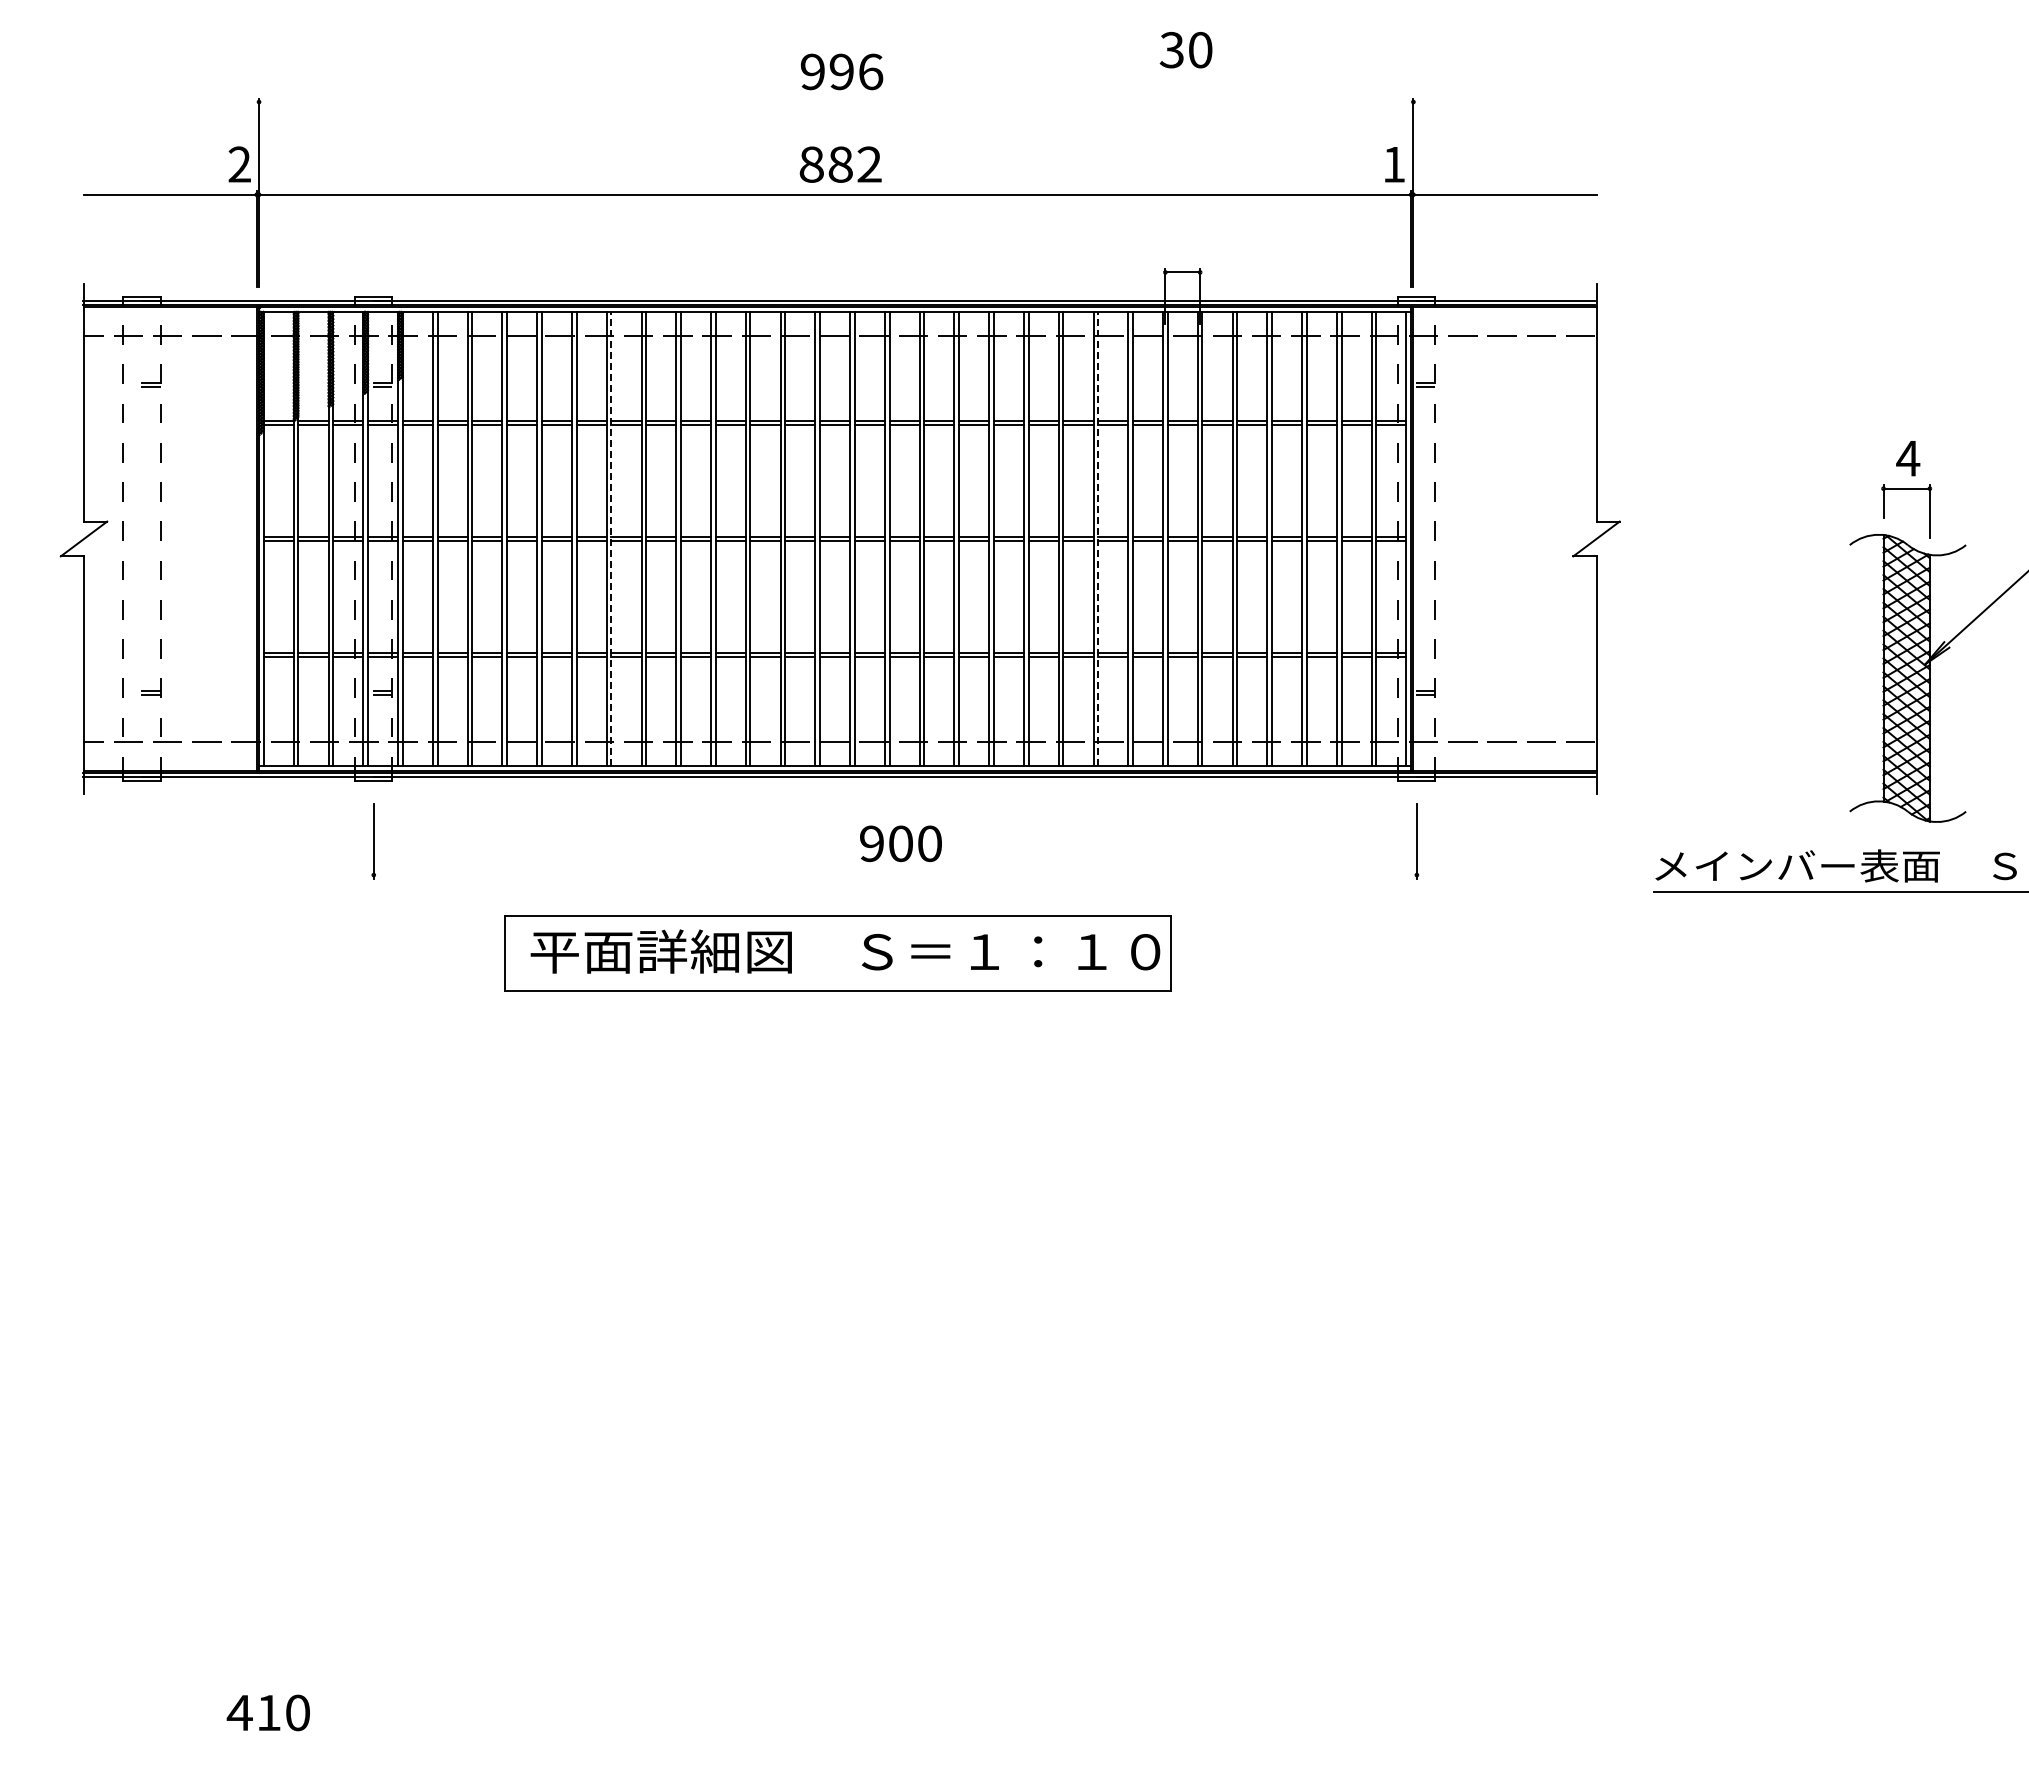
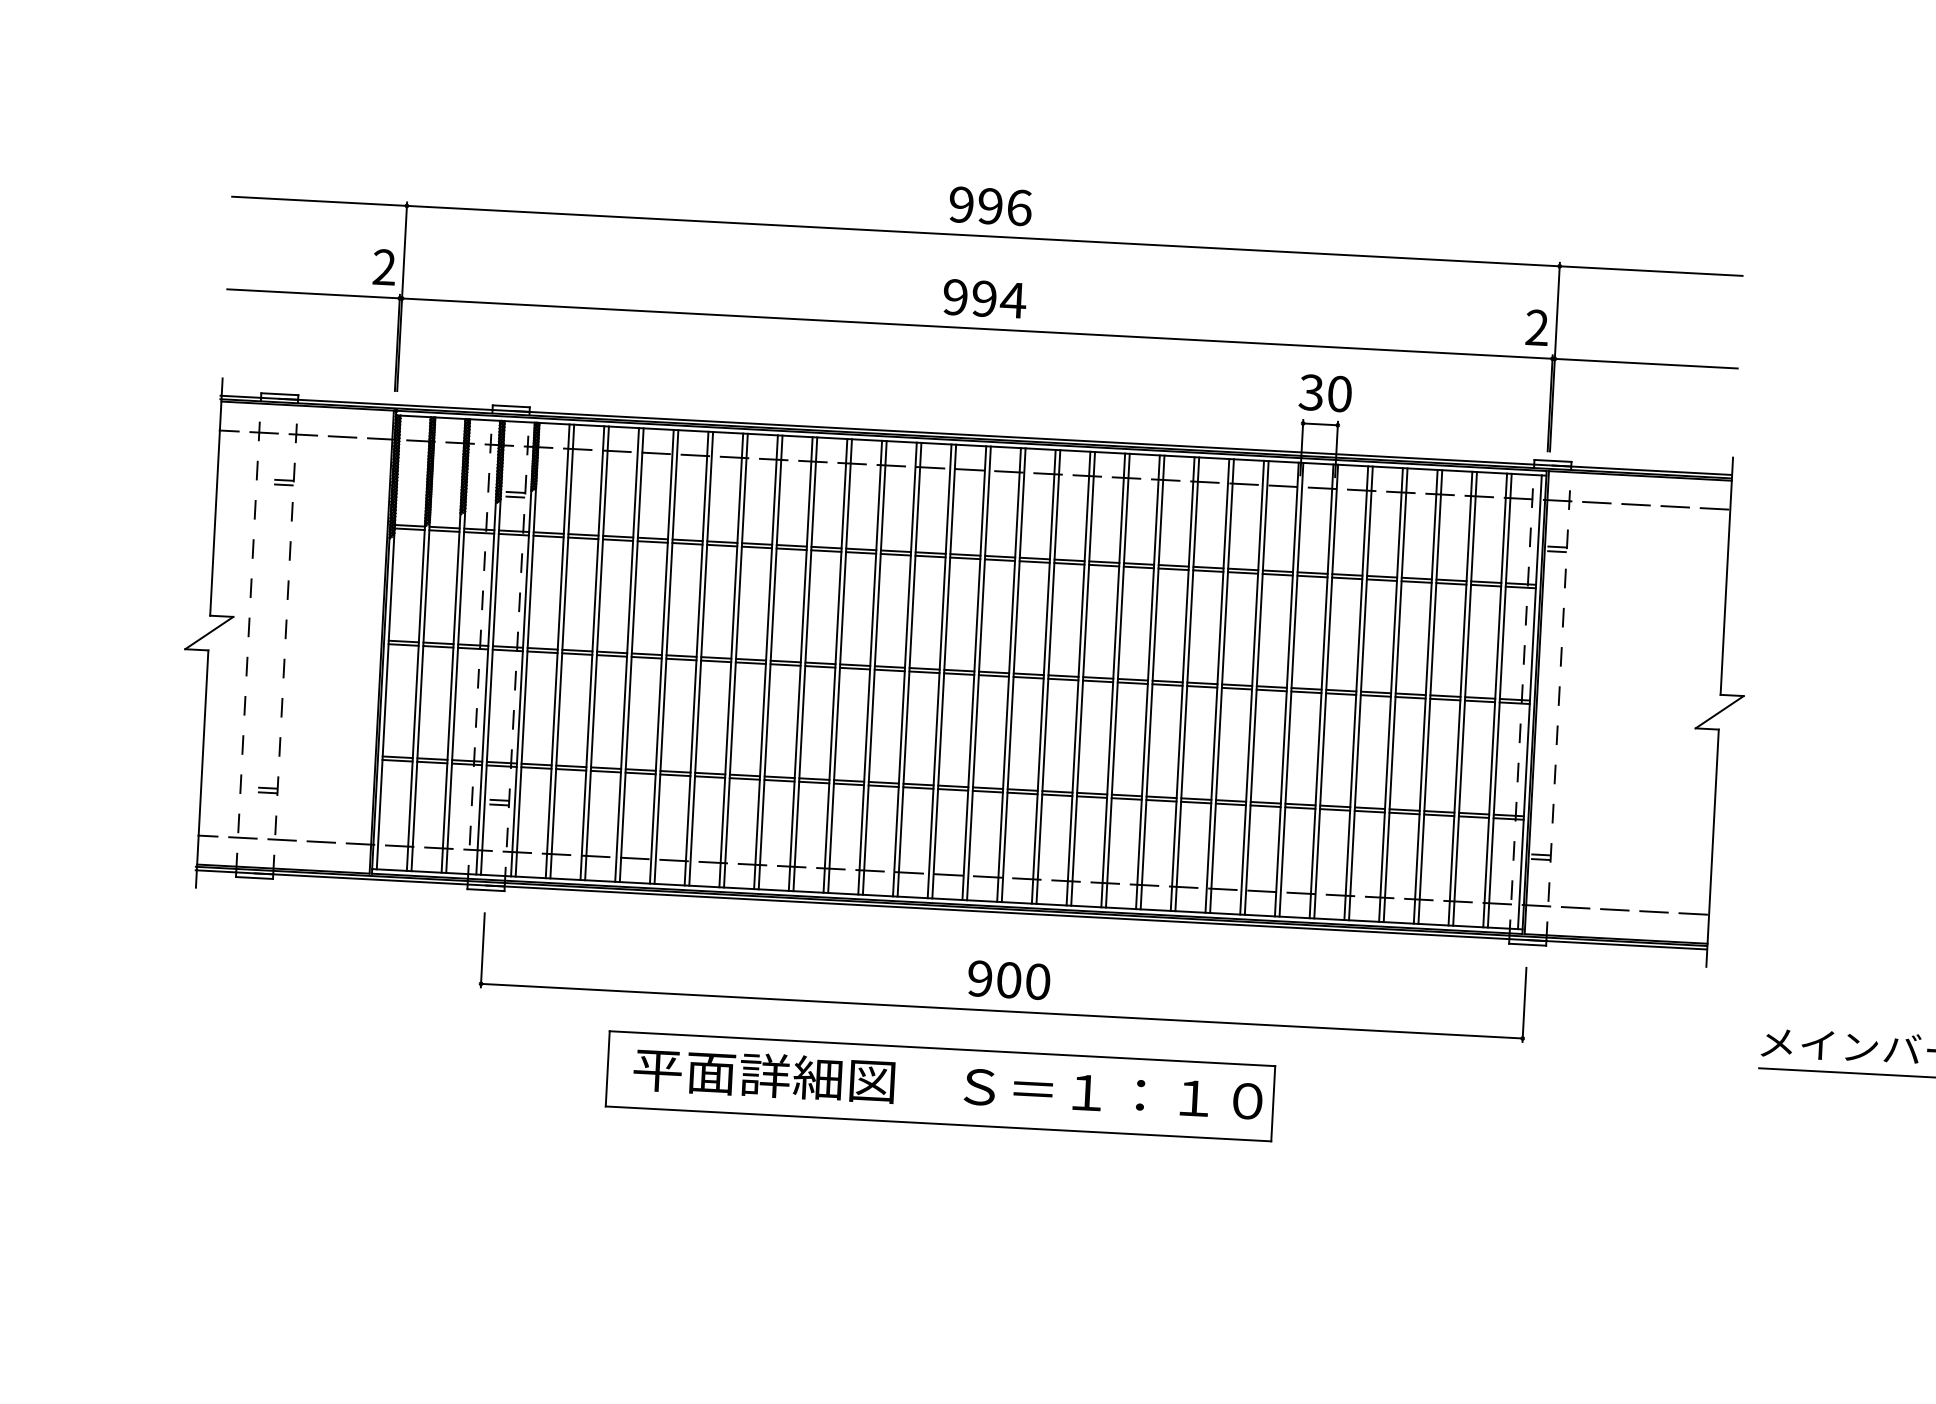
text: (1185, 50) -> (1324, 393), moved
line: (840, 102) -> (987, 236), added
text: (840, 164) -> (984, 298), 882 -> 994
text: (1394, 164) -> (1537, 327), 1 -> 2
line: (611, 538) -> (736, 660), dashed -> solid
line: (1098, 538) -> (1222, 685), dashed -> solid
line: (894, 875) -> (1001, 1011), added

